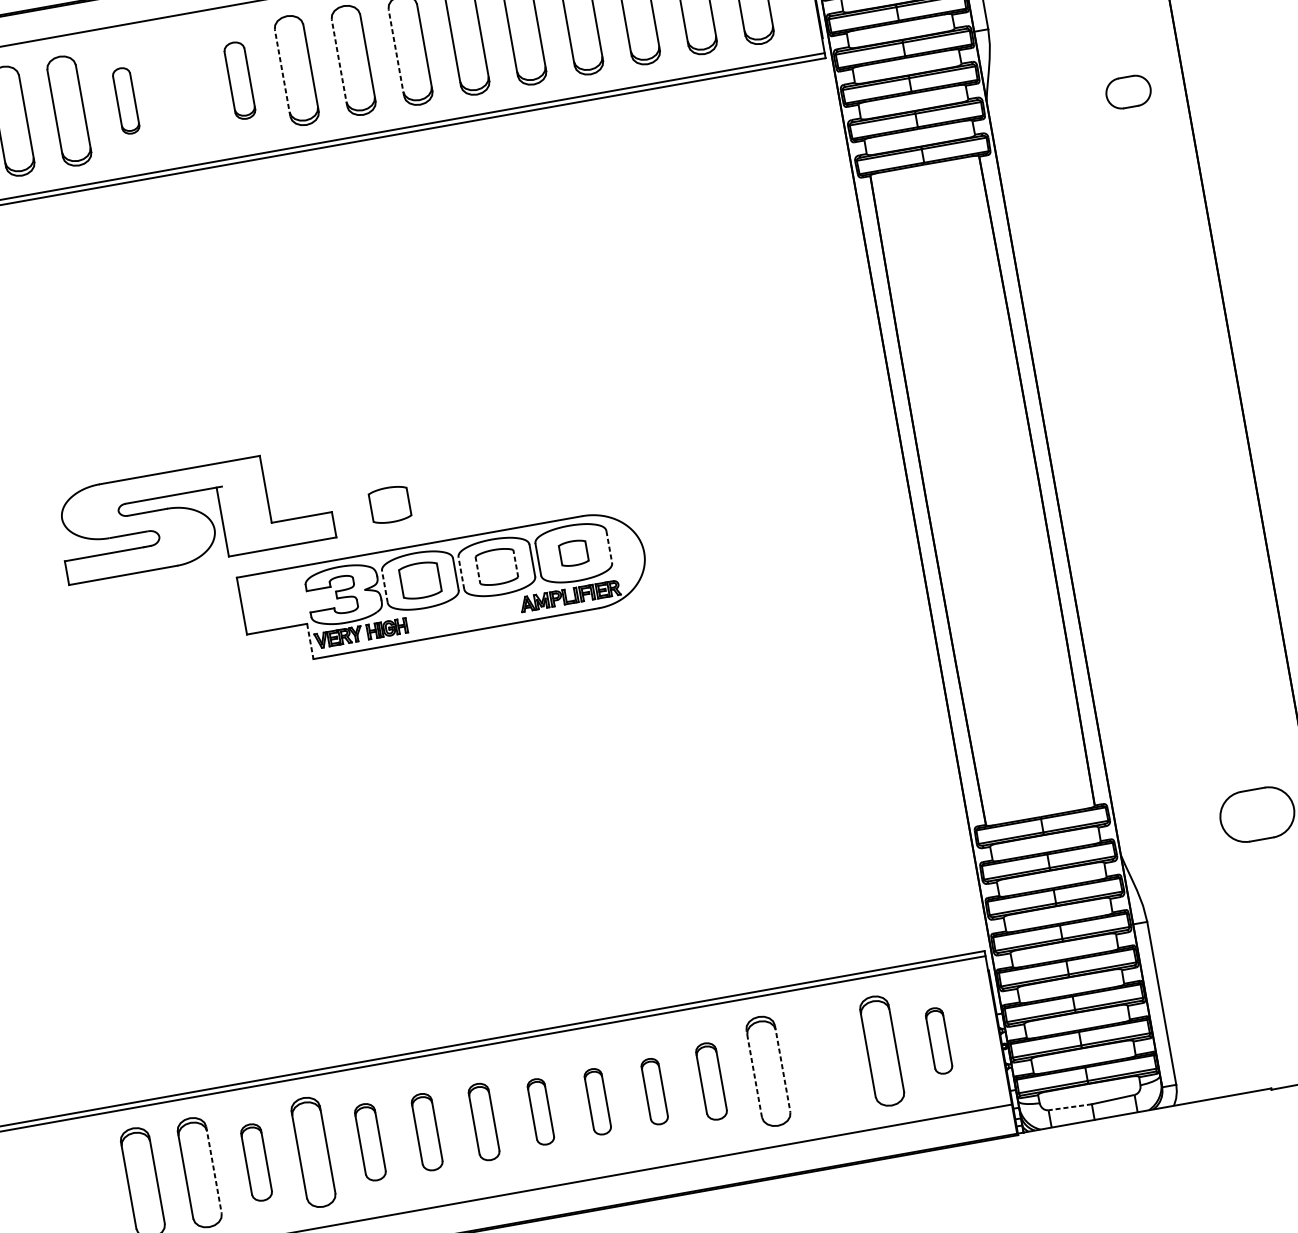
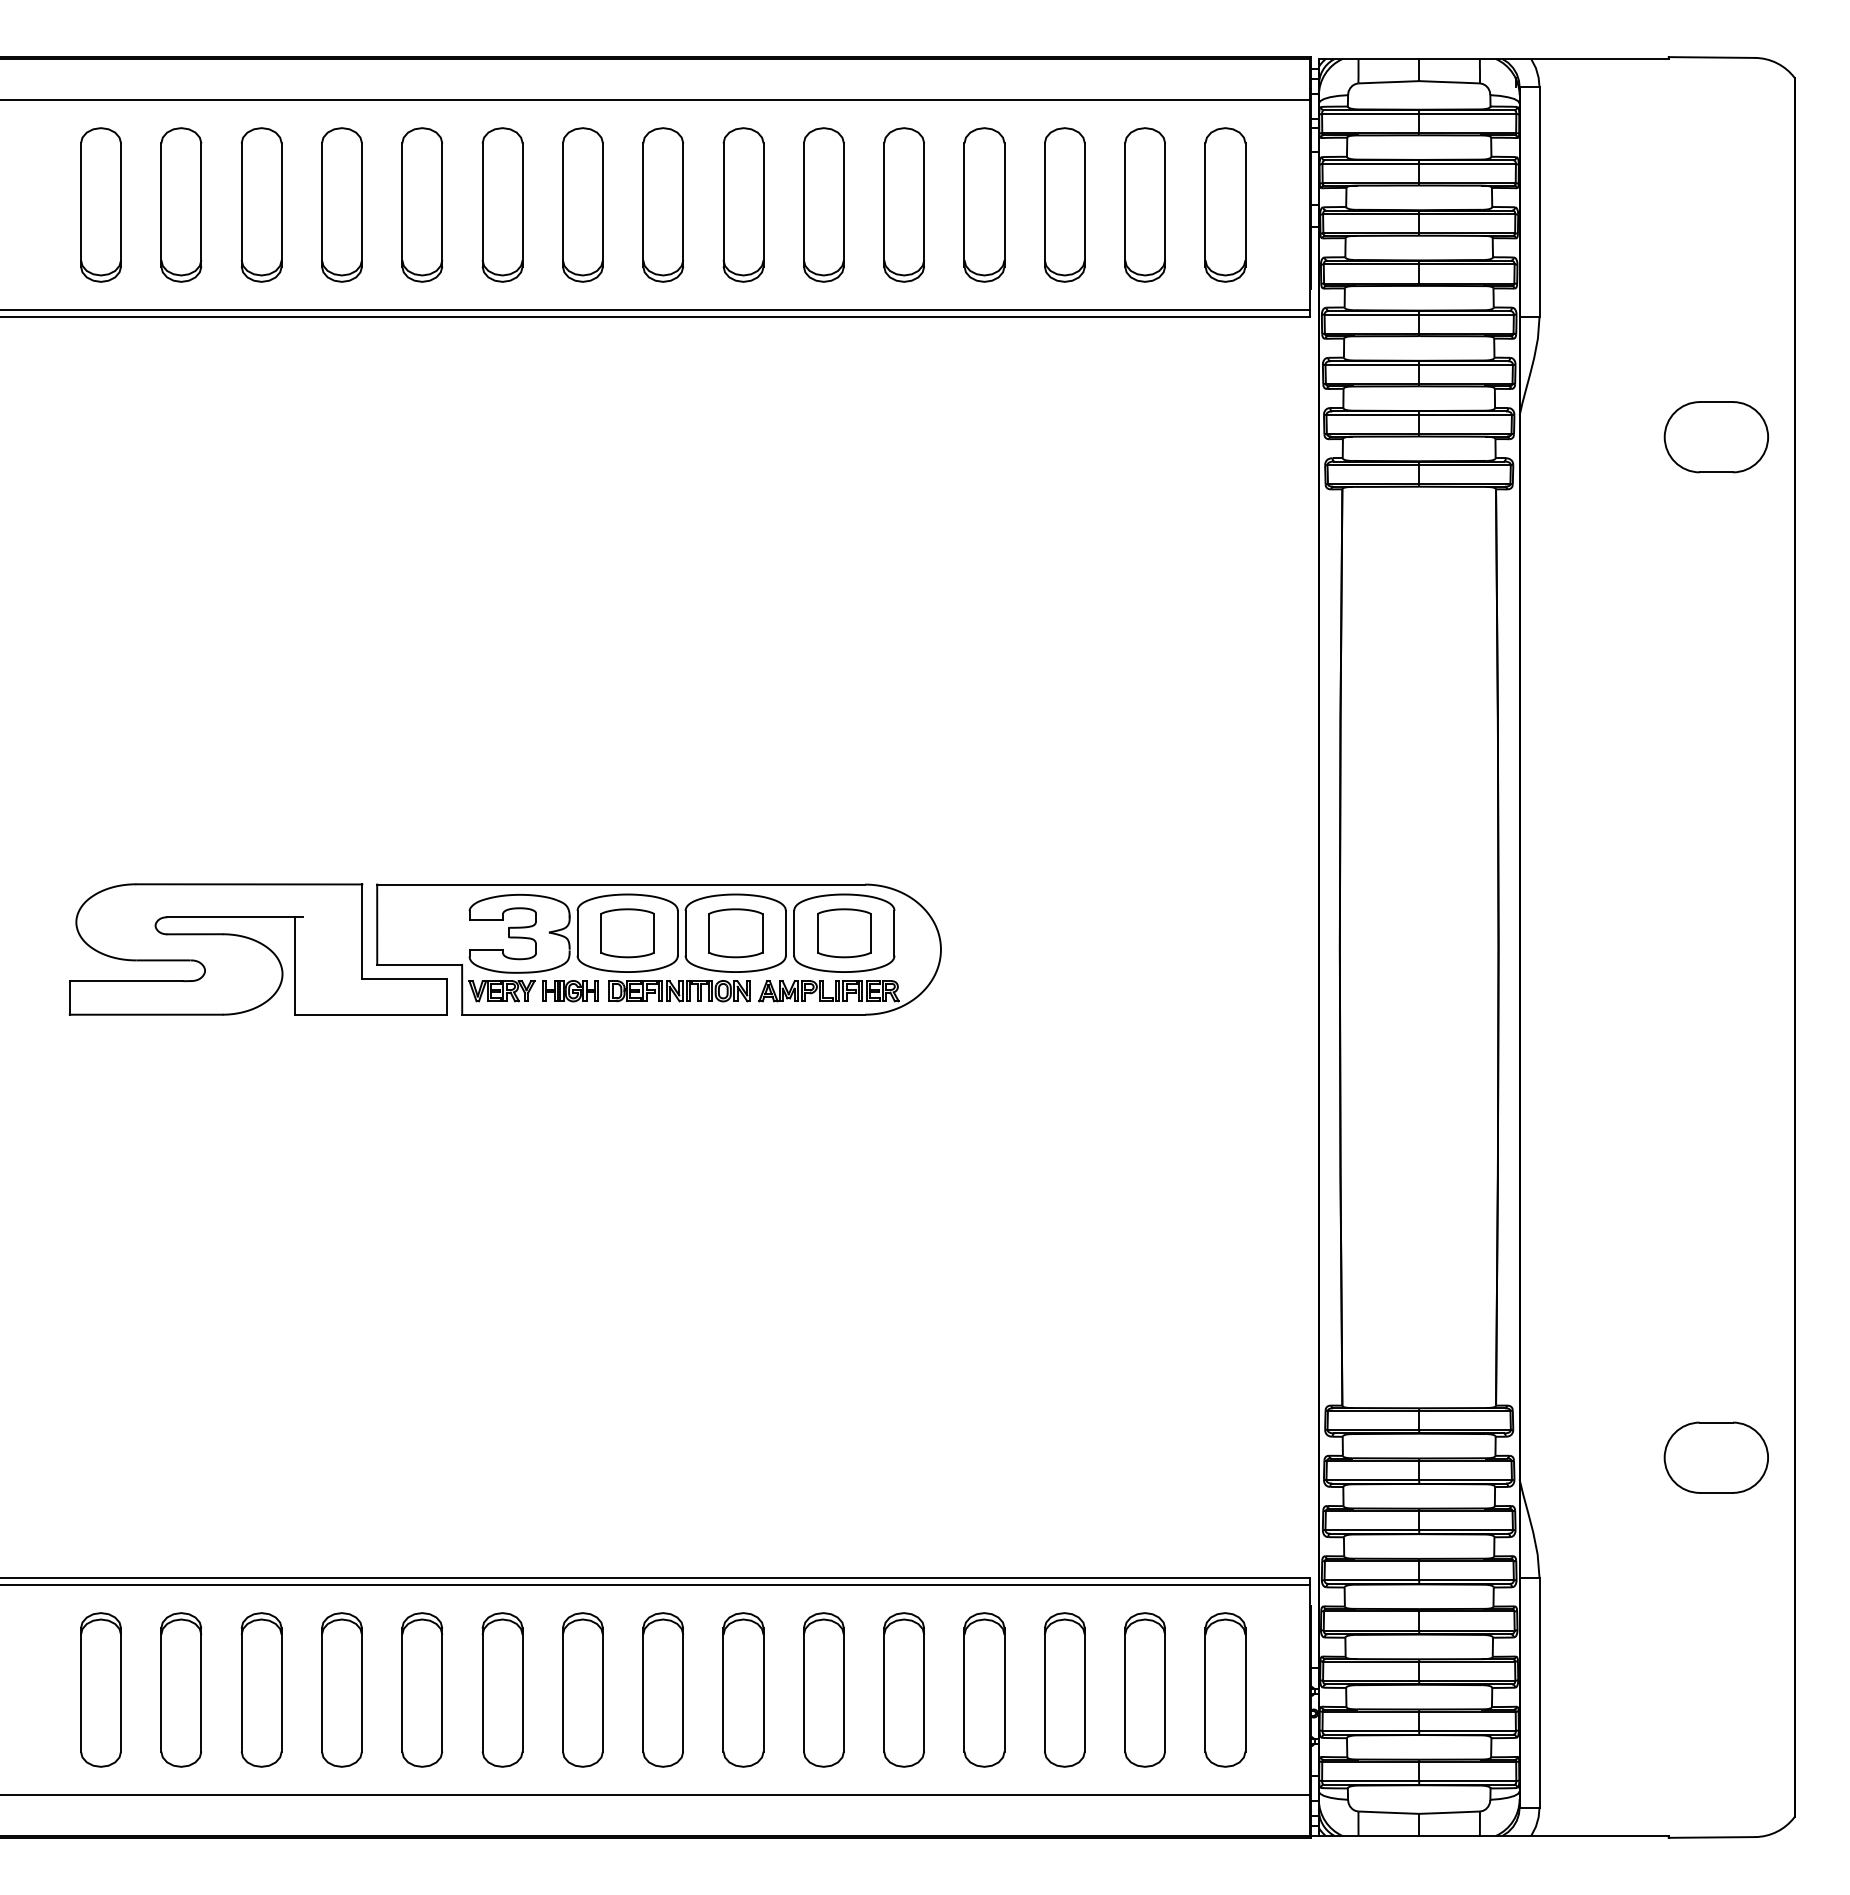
line: (396, 53) -> (723, 205), dashed -> solid
line: (339, 63) -> (643, 205), dashed -> solid
line: (282, 73) -> (562, 205), dashed -> solid
part: (239, 80) -> (502, 204), size x1.43
part: (183, 90) -> (422, 204), added
part: (1128, 92) -> (1715, 437), size x1.67
part: (125, 100) -> (341, 204), size x1.67
part: (389, 505) -> (604, 822), removed
part: (193, 515) -> (257, 949), moved
line: (609, 547) -> (894, 933), dashed -> solid
part: (573, 553) -> (844, 933), size x1.43
line: (515, 563) -> (762, 932), dashed -> solid
line: (478, 570) -> (709, 933), dashed -> solid
line: (461, 572) -> (685, 932), dashed -> solid
line: (384, 586) -> (577, 932), dashed -> solid
part: (464, 615) -> (679, 991), added
line: (310, 641) -> (462, 989), dashed -> solid
part: (939, 1040) -> (1225, 1689), size x1.67
part: (825, 1060) -> (1064, 1689), added
line: (782, 1068) -> (1004, 1689), dashed -> solid
line: (754, 1073) -> (964, 1689), dashed -> solid
part: (711, 1081) -> (903, 1689), size x1.43
part: (654, 1091) -> (823, 1689), size x1.67
part: (597, 1101) -> (743, 1689), size x1.67
line: (1069, 1107) -> (1388, 1812), dashed -> solid
part: (540, 1111) -> (662, 1689), size x1.67
part: (483, 1121) -> (582, 1689), size x1.43
part: (427, 1131) -> (502, 1689), size x1.43
part: (370, 1141) -> (422, 1689), size x1.43
part: (256, 1162) -> (261, 1689), size x1.43
line: (213, 1169) -> (201, 1689), dashed -> solid

